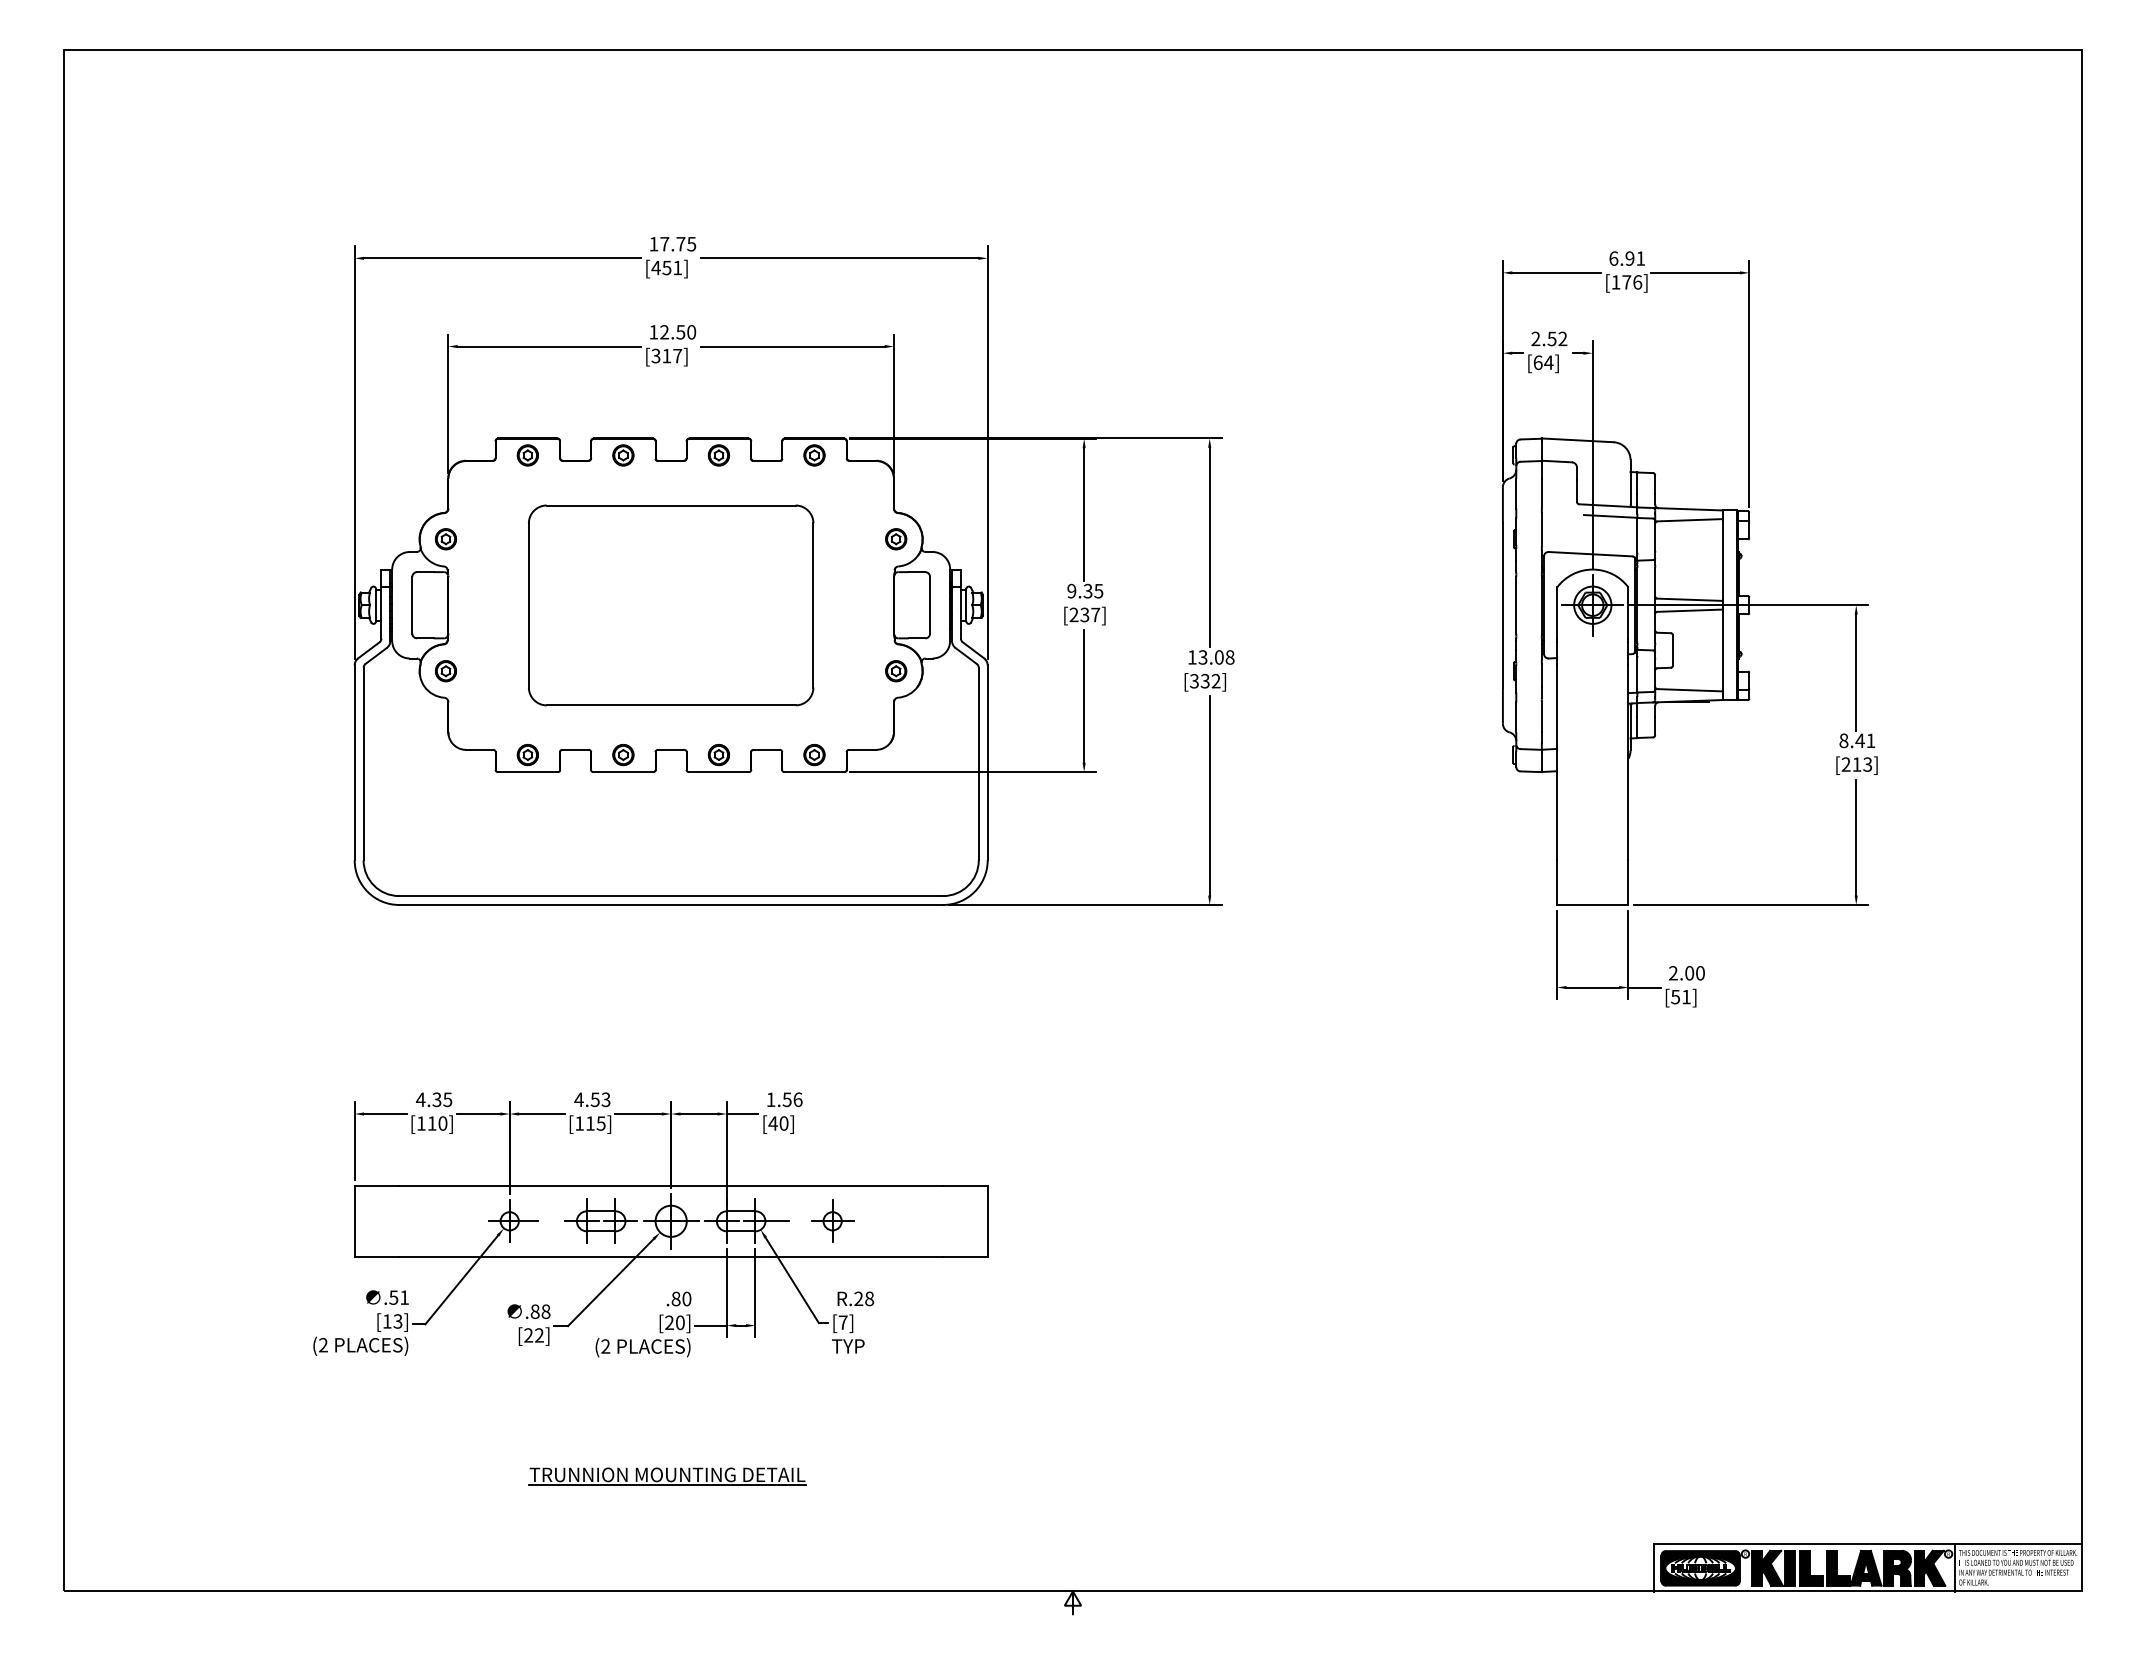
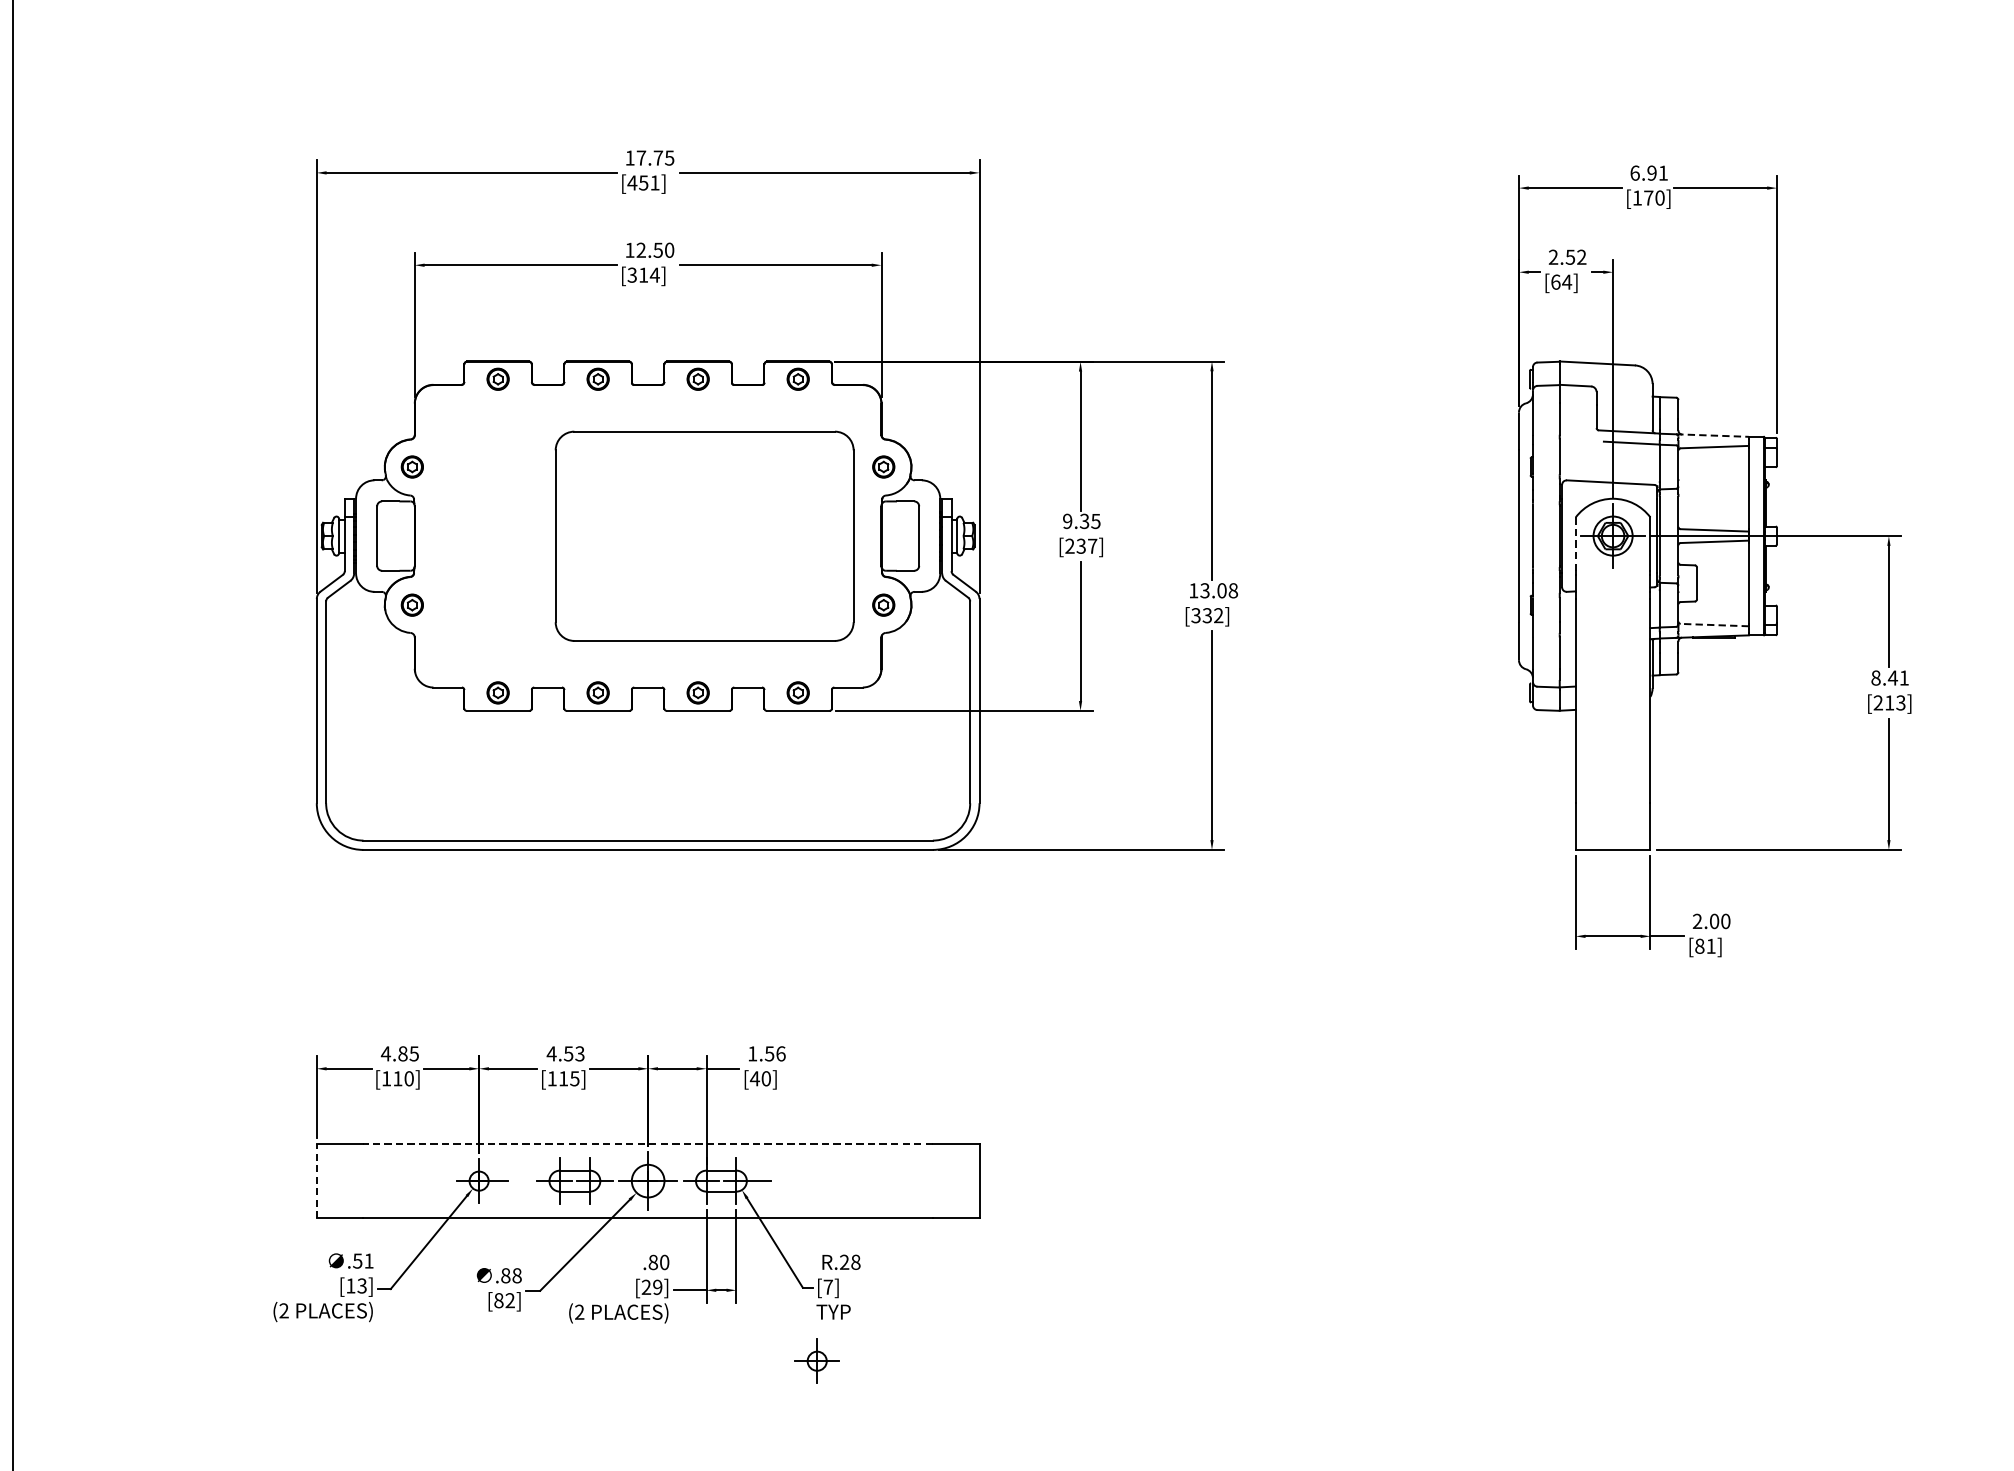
text: (1637, 282) -> (1659, 198), [176] -> [170]
text: (677, 356) -> (654, 275), [317] -> [314]
line: (1687, 509) -> (1712, 435), solid -> dashed
part: (671, 605) -> (705, 536), moved
line: (1557, 613) -> (1576, 544), solid -> dashed
line: (1689, 690) -> (1714, 625), solid -> dashed
text: (1675, 996) -> (1699, 945), [51] -> [81]
text: (436, 1099) -> (402, 1053), 4.35 -> 4.85
line: (671, 1185) -> (648, 1143), solid -> dashed
part: (832, 1220) -> (817, 1360), moved
line: (354, 1221) -> (316, 1181), solid -> dashed
text: (679, 1322) -> (656, 1287), [20] -> [29]
text: (528, 1335) -> (498, 1300), [22] -> [82]
part: (667, 1476) -> (644, 1448), removed

